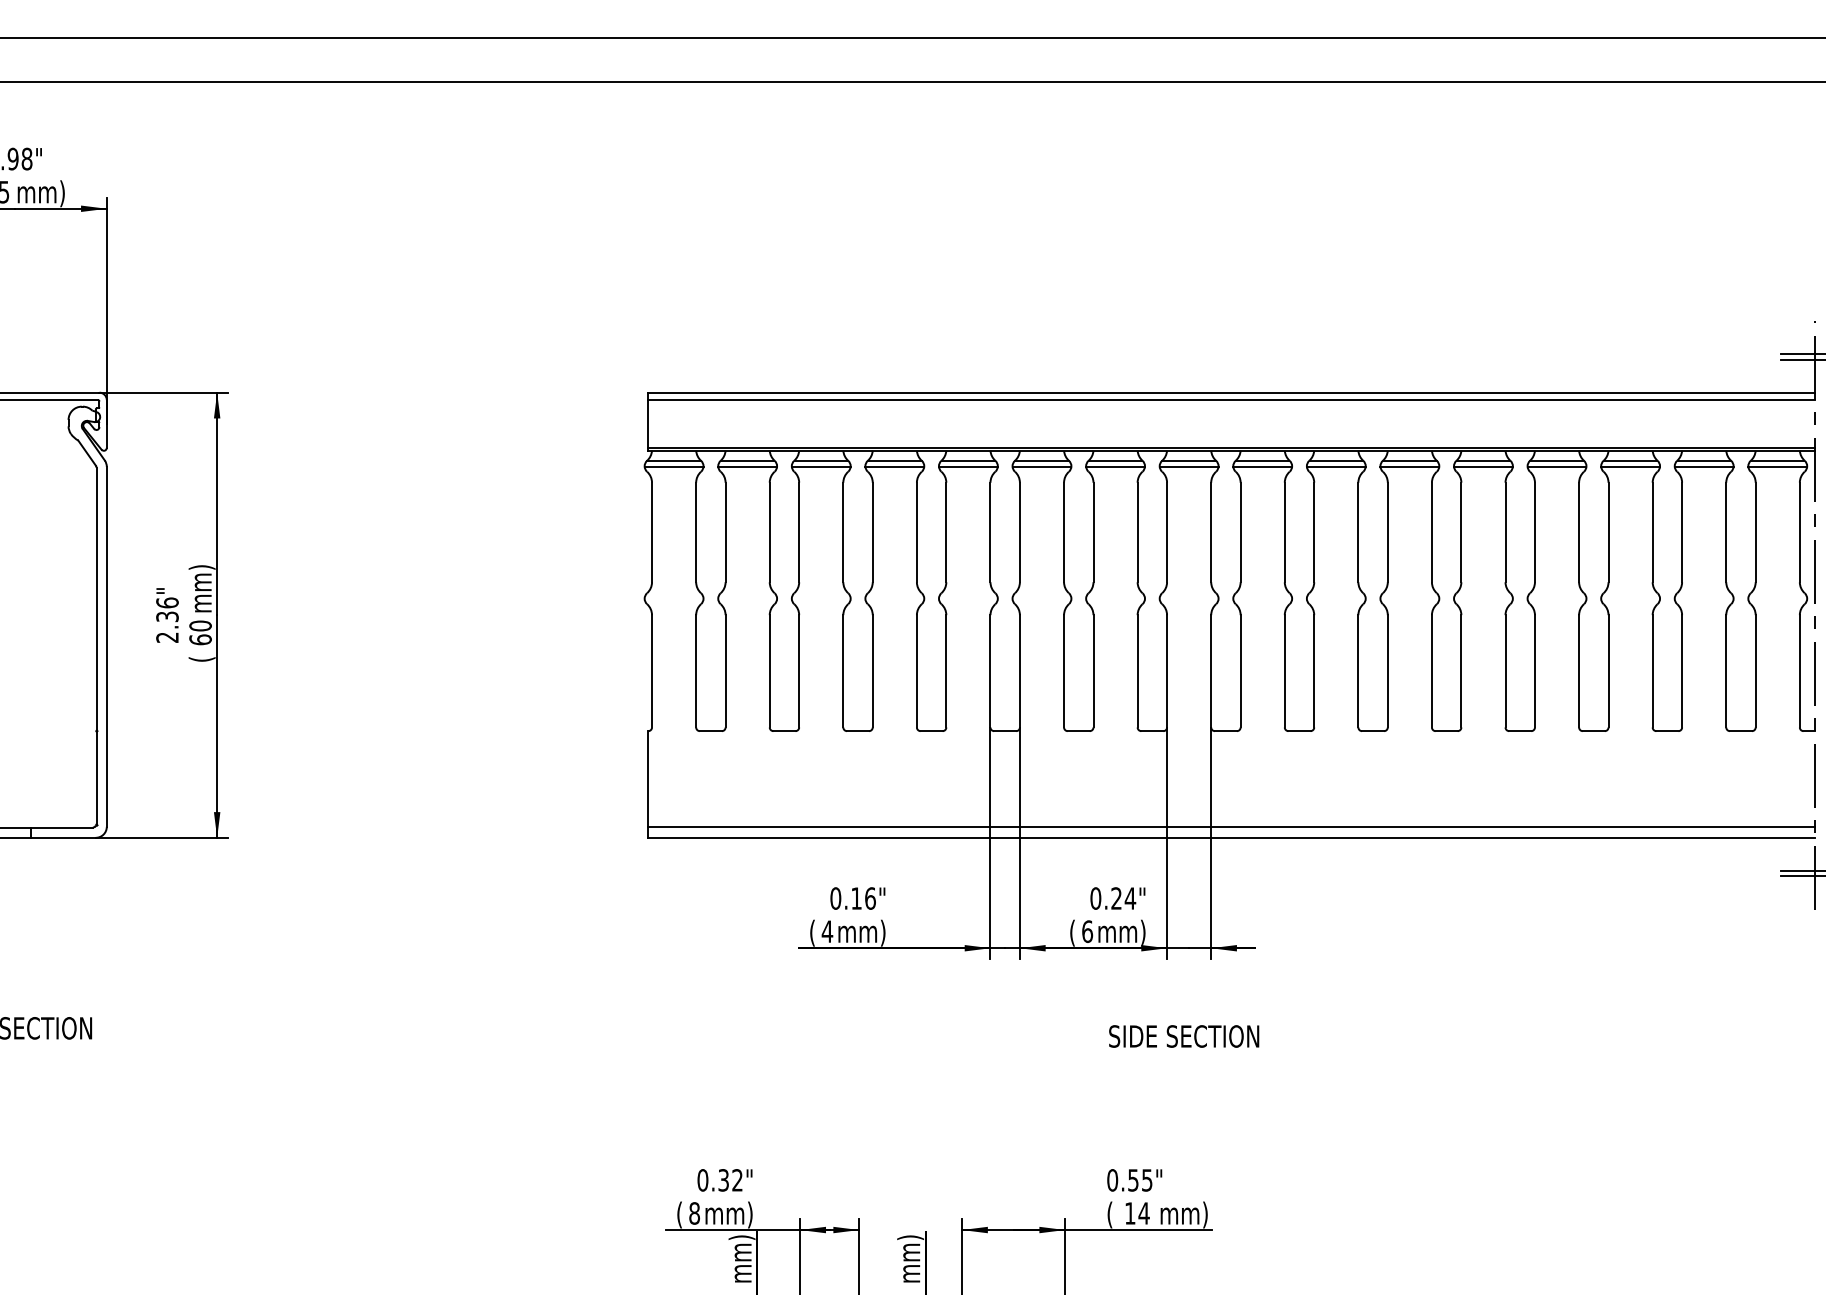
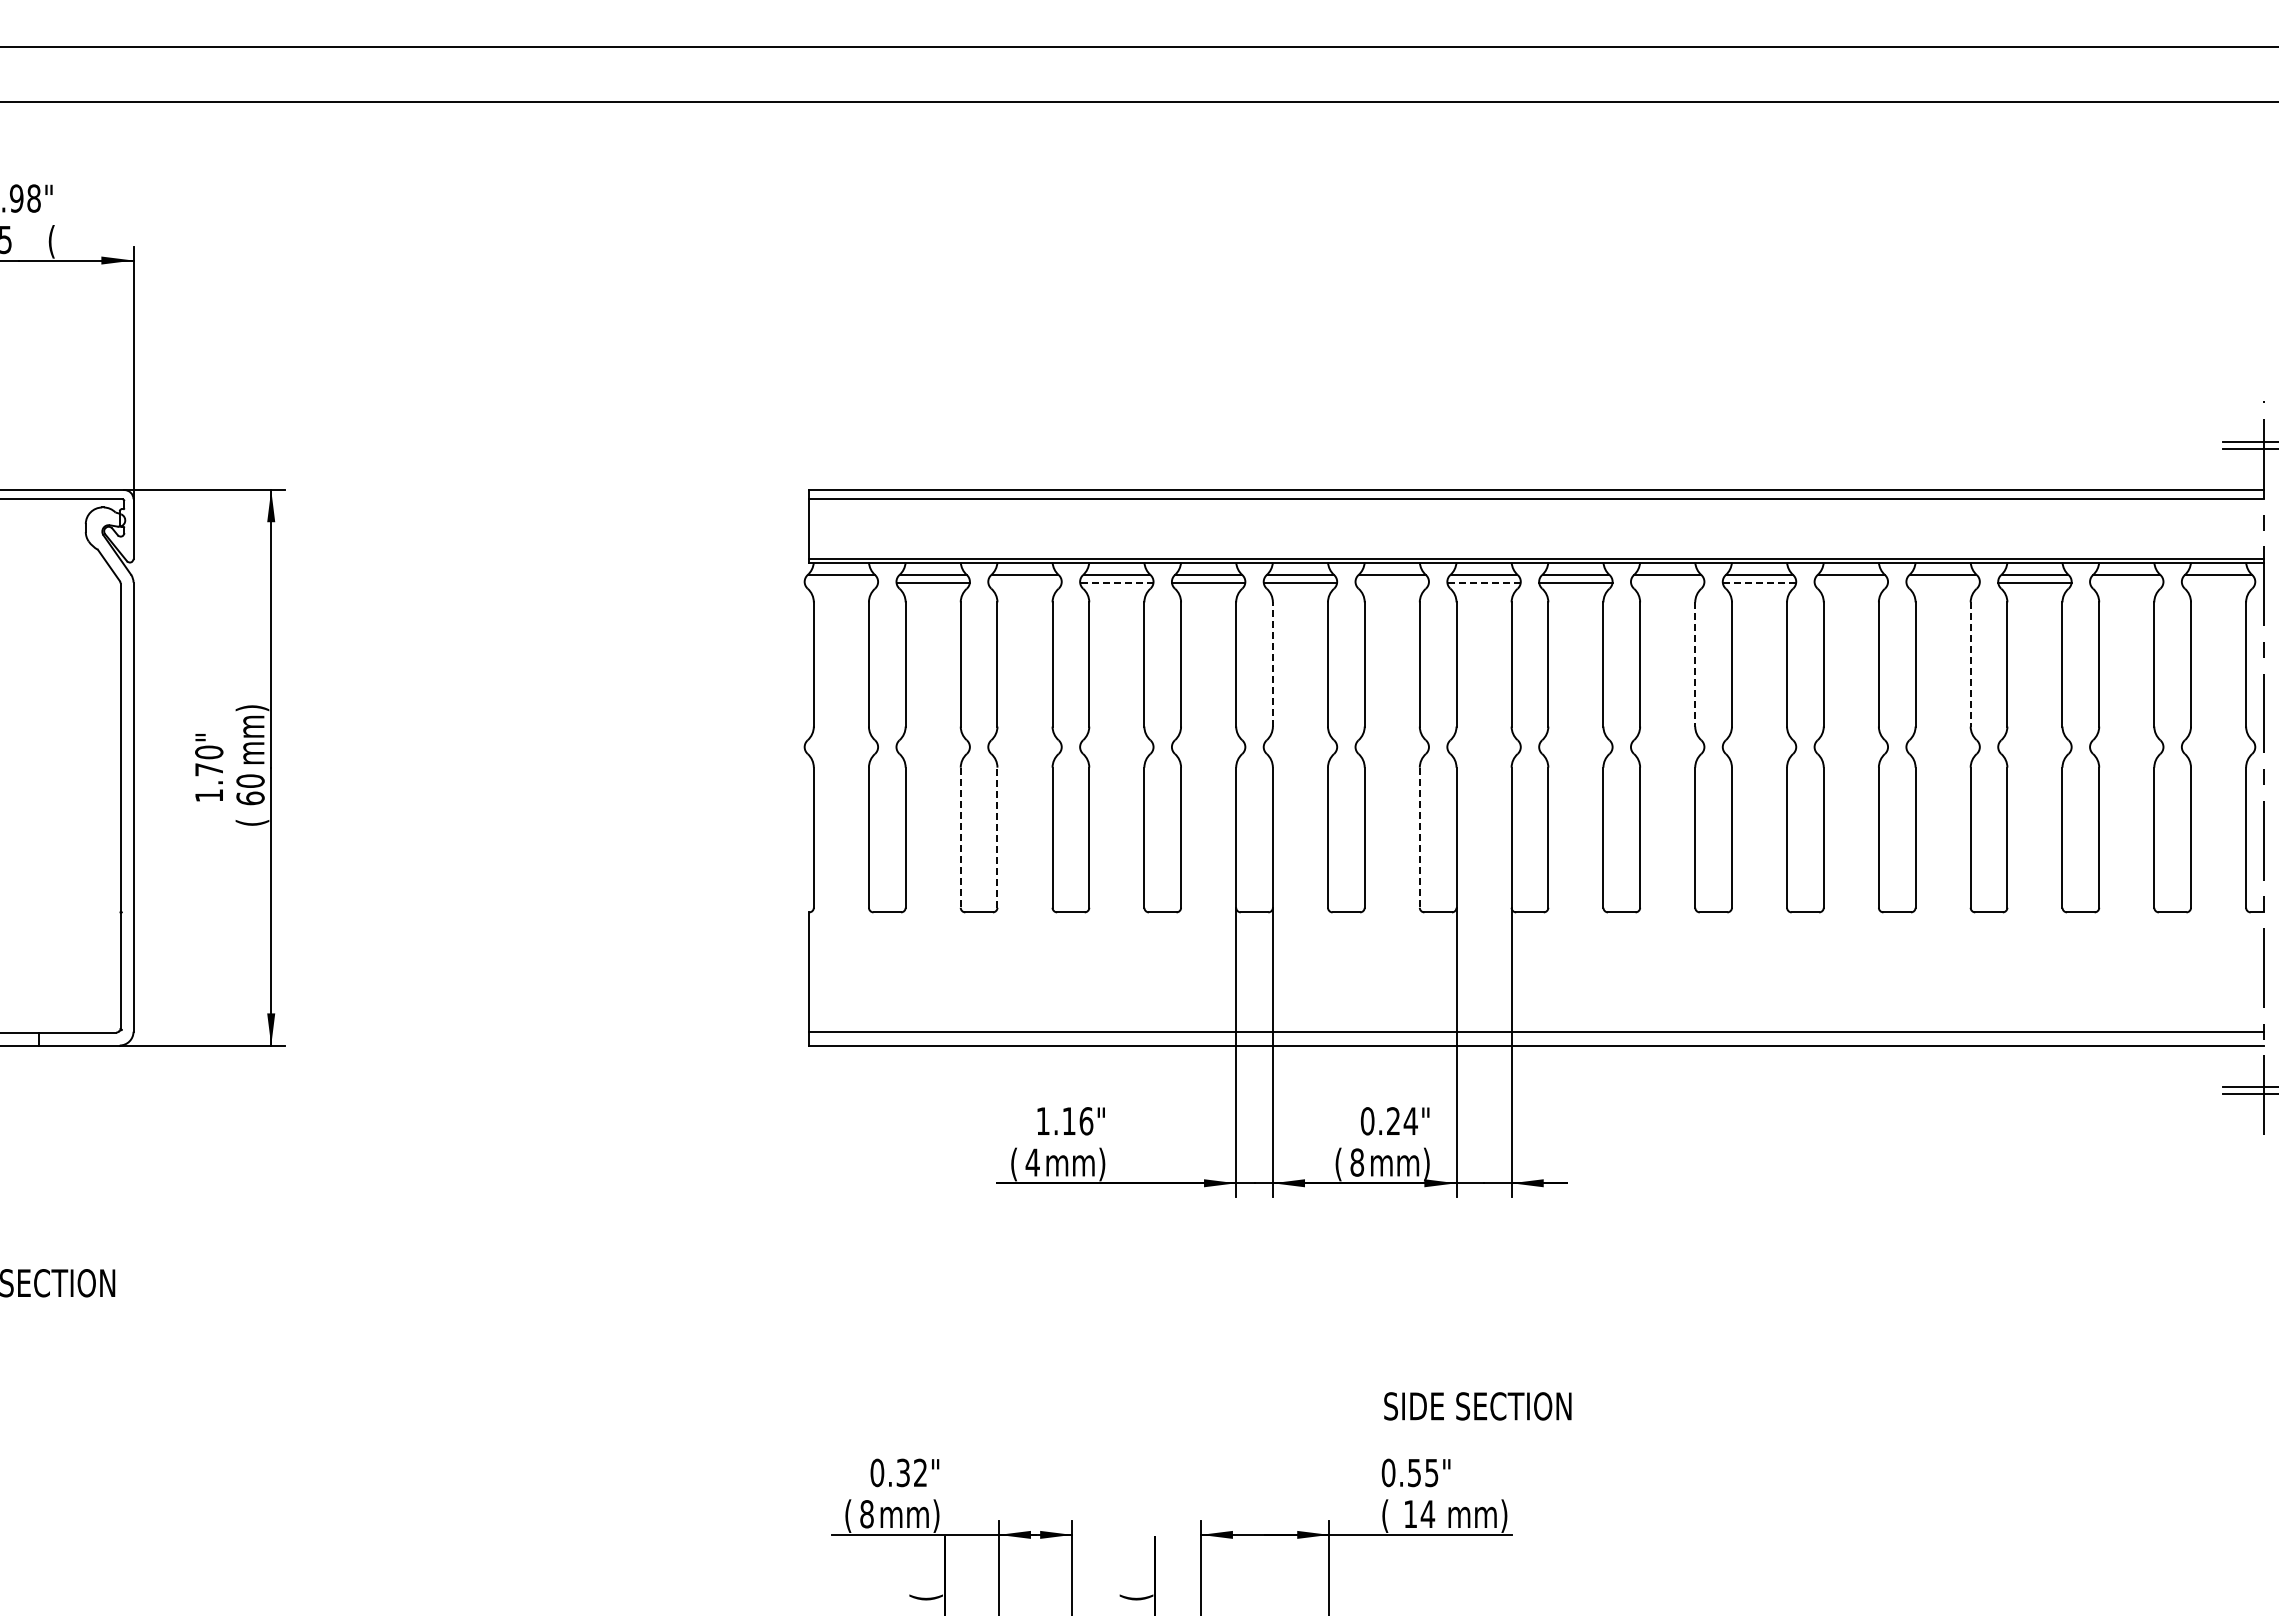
text: (41, 193) -> (51, 241), mm) -> (
line: (674, 466) -> (841, 582), removed
line: (820, 466) -> (1024, 582), removed
line: (894, 466) -> (1116, 582), solid -> dashed
line: (1114, 466) -> (1391, 582), removed
line: (1189, 466) -> (1484, 582), solid -> dashed
line: (1336, 466) -> (1667, 582), removed
line: (1409, 466) -> (1759, 582), solid -> dashed
line: (1483, 466) -> (1851, 582), removed
line: (1556, 466) -> (1942, 582), removed
line: (1703, 466) -> (2126, 582), removed
line: (1777, 466) -> (2218, 582), removed
line: (1019, 531) -> (1272, 663), solid -> dashed
line: (1358, 532) -> (1695, 664), solid -> dashed
line: (1578, 532) -> (1970, 664), solid -> dashed
text: (167, 619) -> (209, 773), 2.36" -> 1.70"
line: (769, 671) -> (960, 838), solid -> dashed
line: (799, 671) -> (997, 837), solid -> dashed
line: (1137, 671) -> (1419, 838), solid -> dashed
text: (835, 898) -> (1042, 1121), 0.16" -> 1.16"
text: (1087, 931) -> (1357, 1162), 6 -> 8
text: (1183, 1036) -> (1477, 1406), moved
text: (741, 1258) -> (925, 1570), mm) -> (
text: (910, 1258) -> (1136, 1570), mm) -> (

